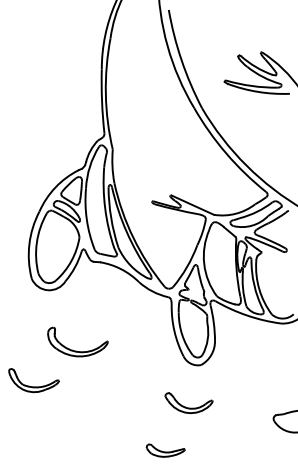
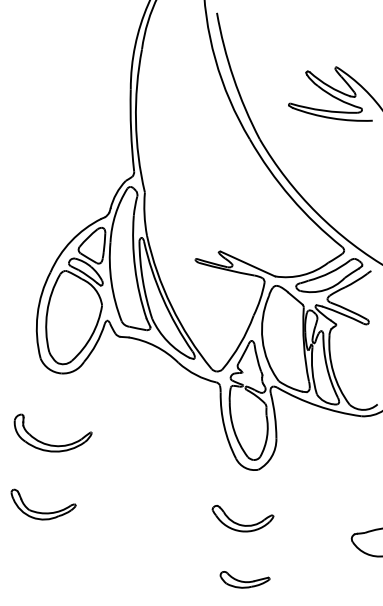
part: (77, 350) -> (52, 444), moved
part: (33, 386) -> (43, 512), moved
part: (165, 450) -> (244, 579), moved

